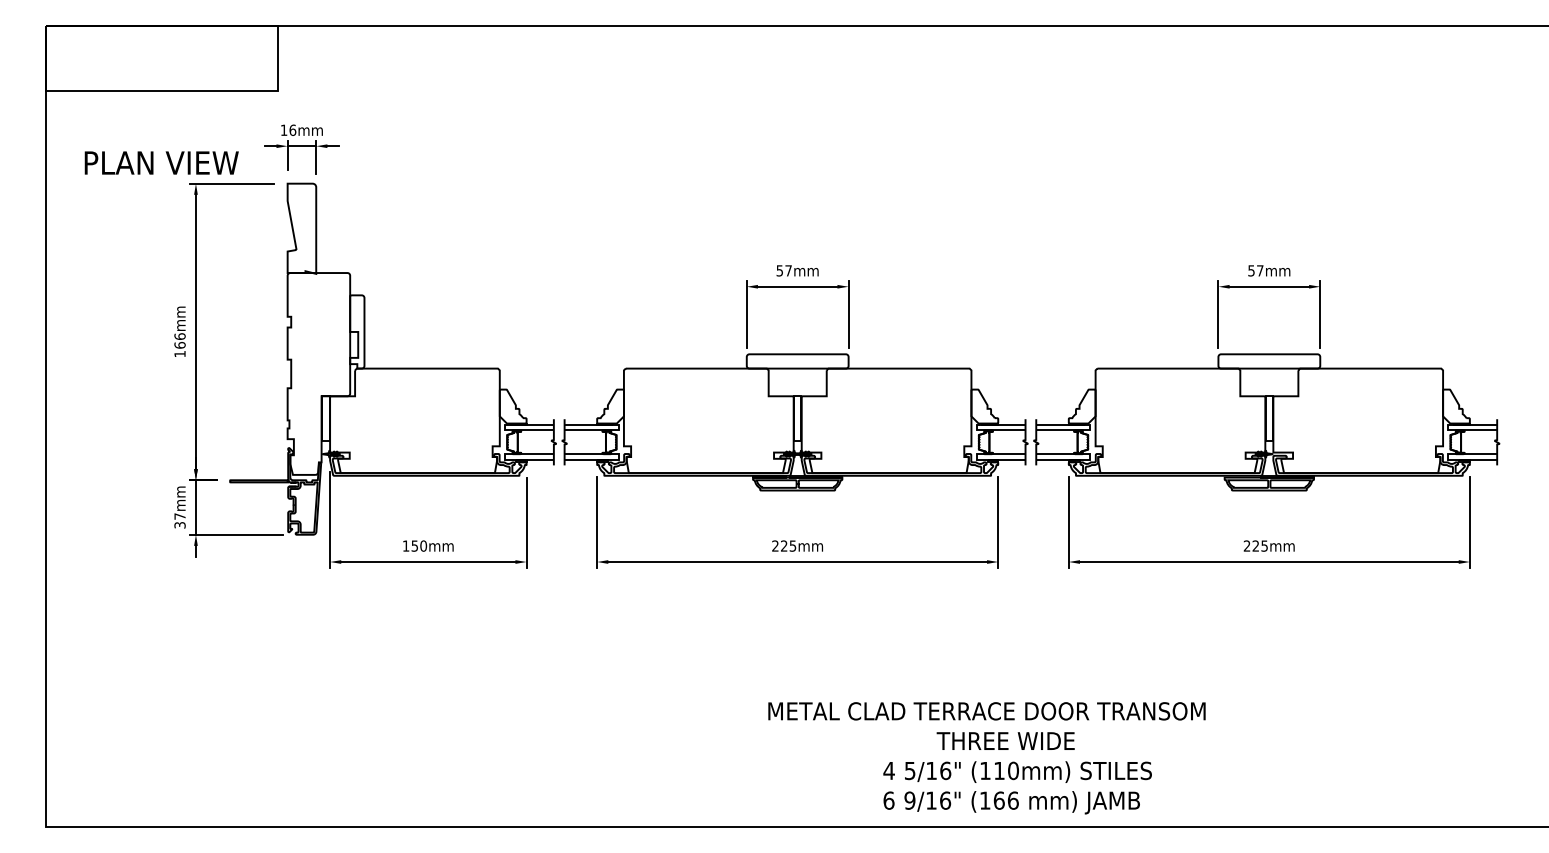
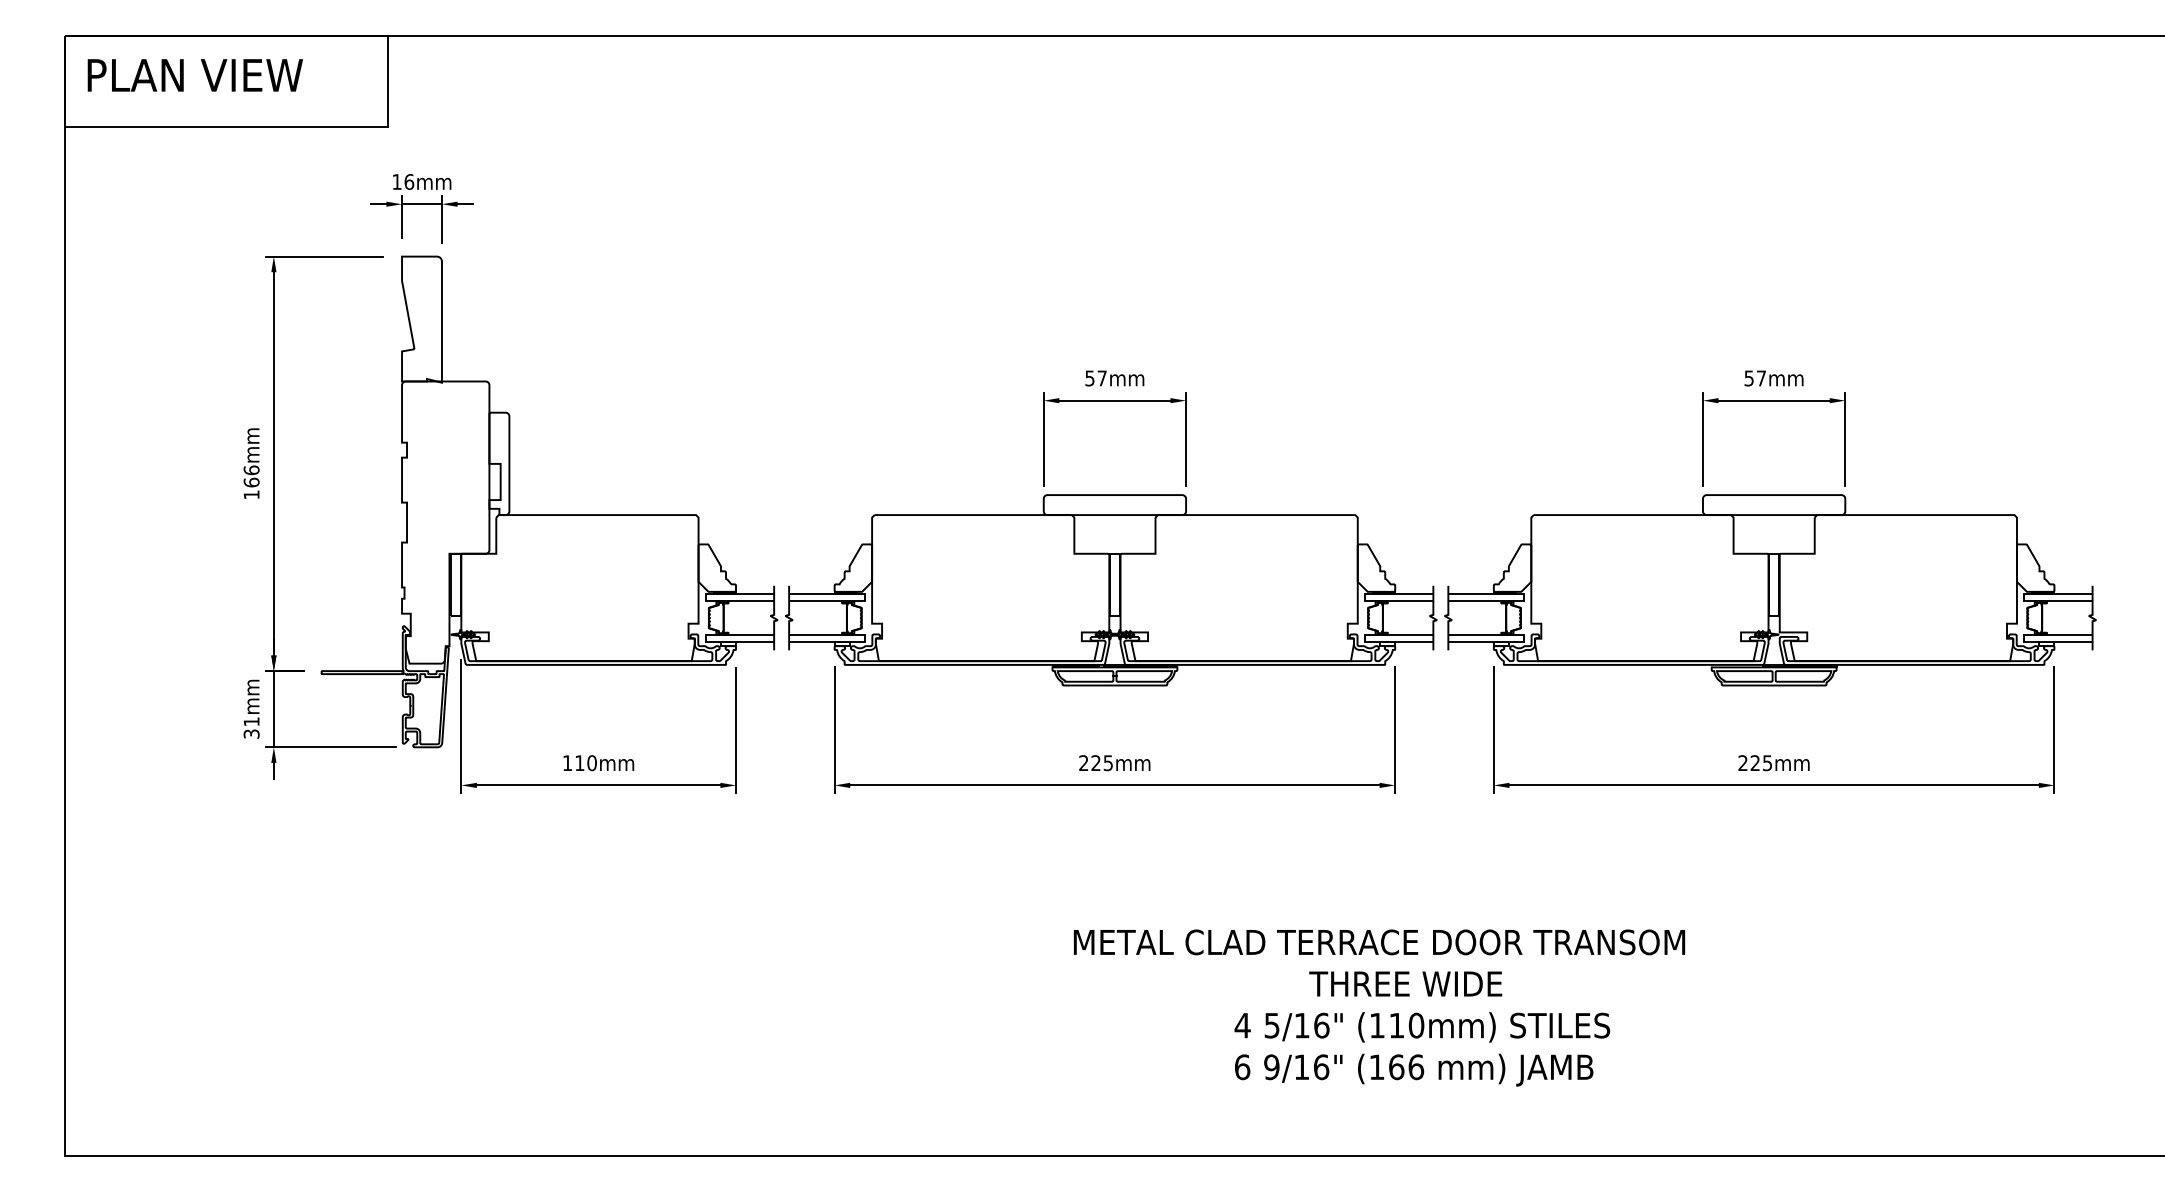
text: (161, 162) -> (194, 74), moved
text: (179, 516) -> (250, 721), 37mm -> 31mm
text: (414, 545) -> (579, 762), 150mm -> 110mm
text: (986, 758) -> (1378, 1008), moved

